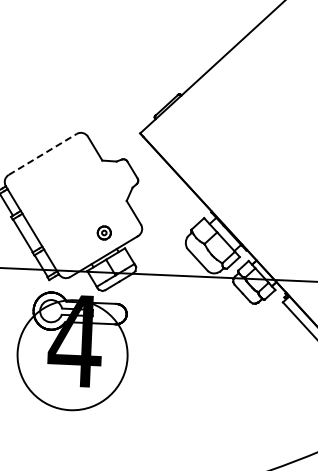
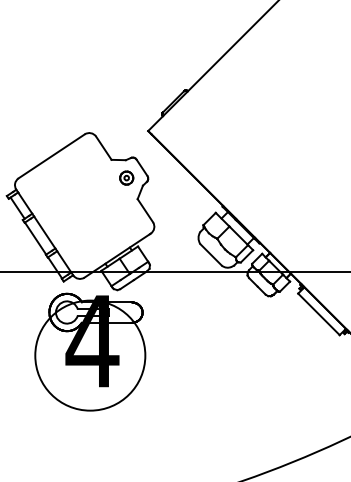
line: (42, 154) -> (51, 156), dashed -> solid
part: (104, 232) -> (126, 177), moved

